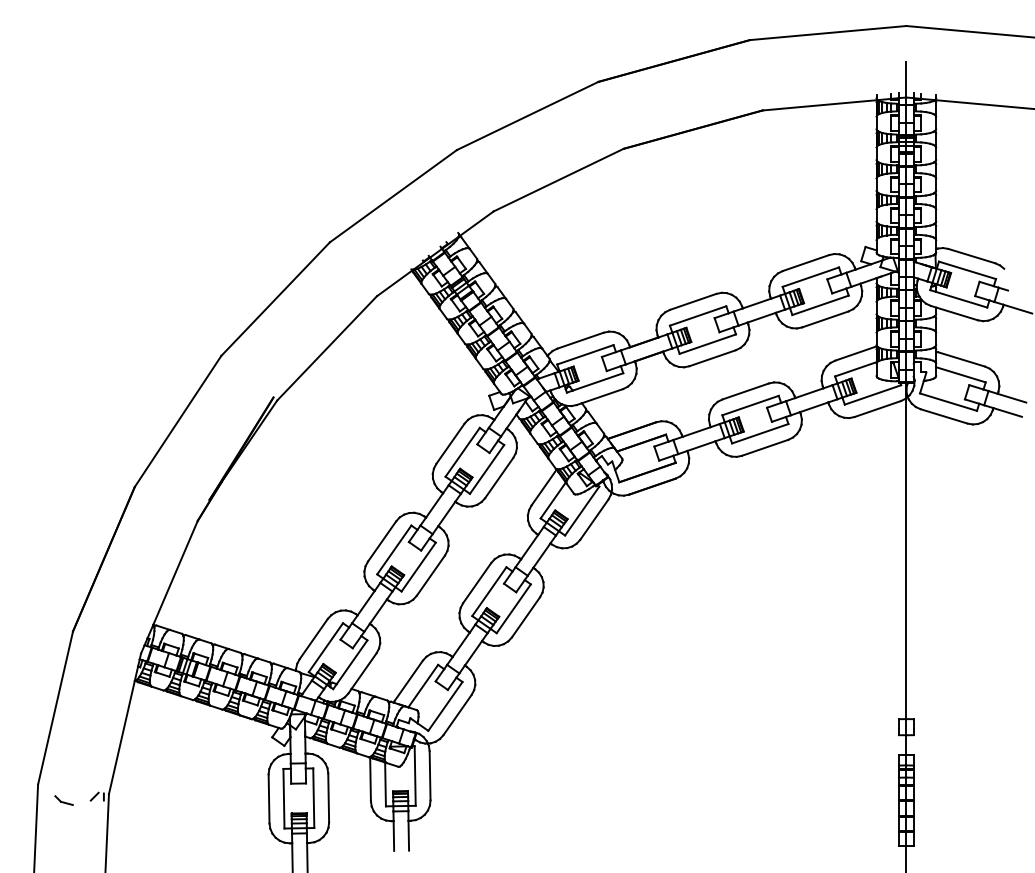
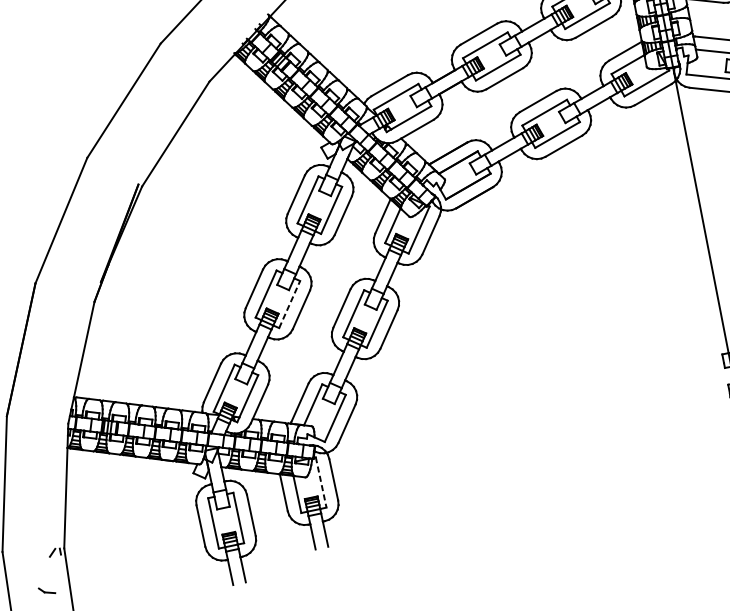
line: (418, 567) -> (289, 304), solid -> dashed
line: (415, 776) -> (321, 482), solid -> dashed
part: (63, 800) -> (46, 590), moved

